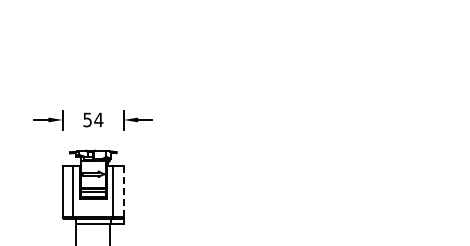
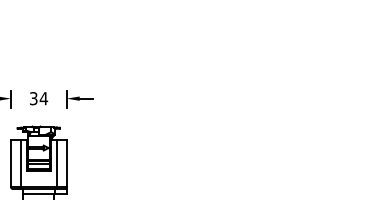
text: (87, 119) -> (33, 98), 54 -> 34
line: (123, 191) -> (66, 163), dashed -> solid

